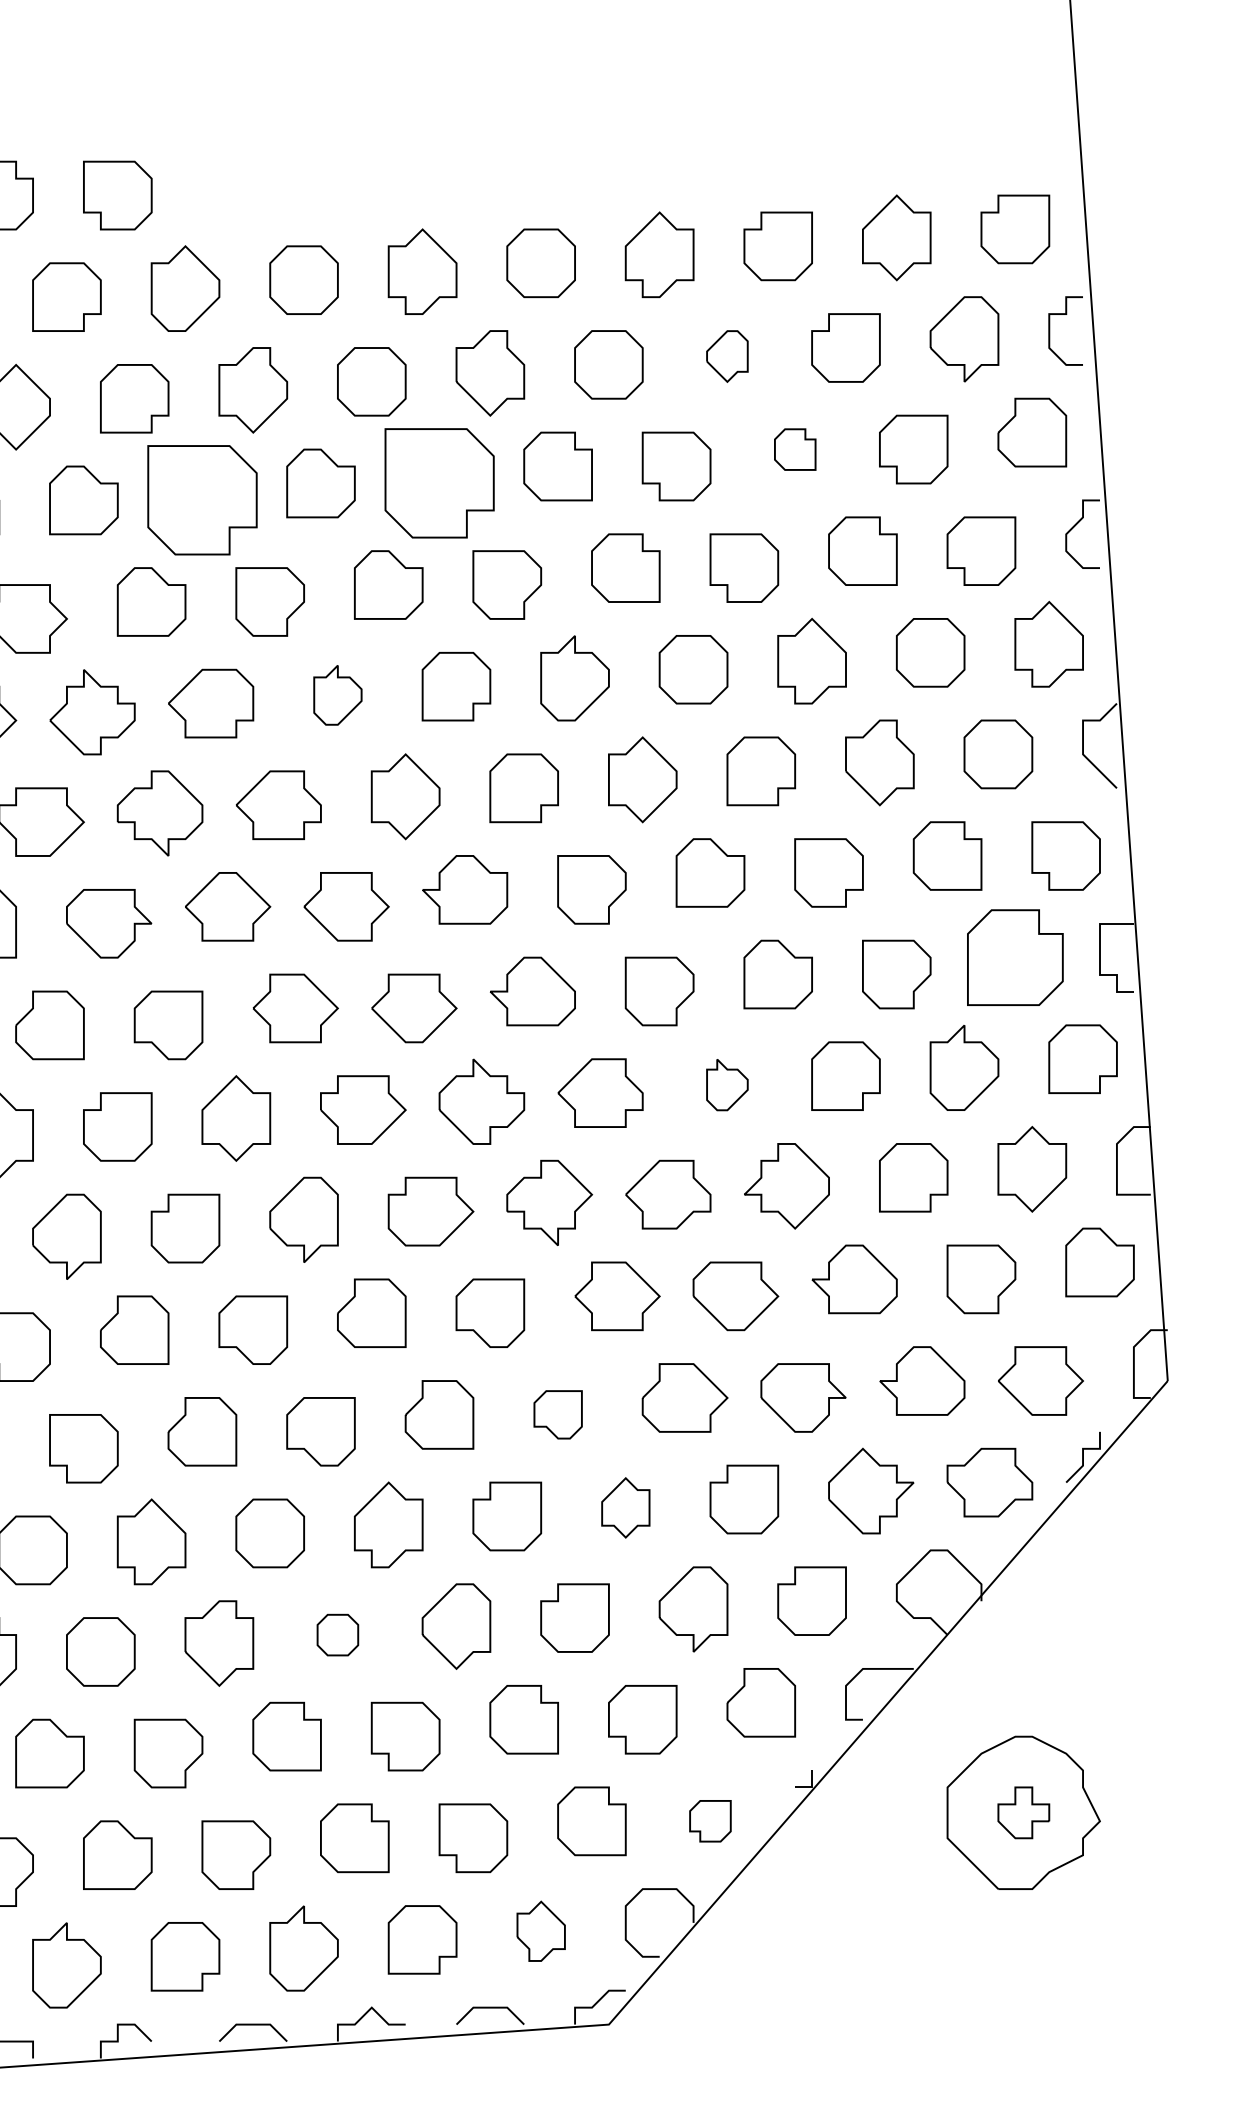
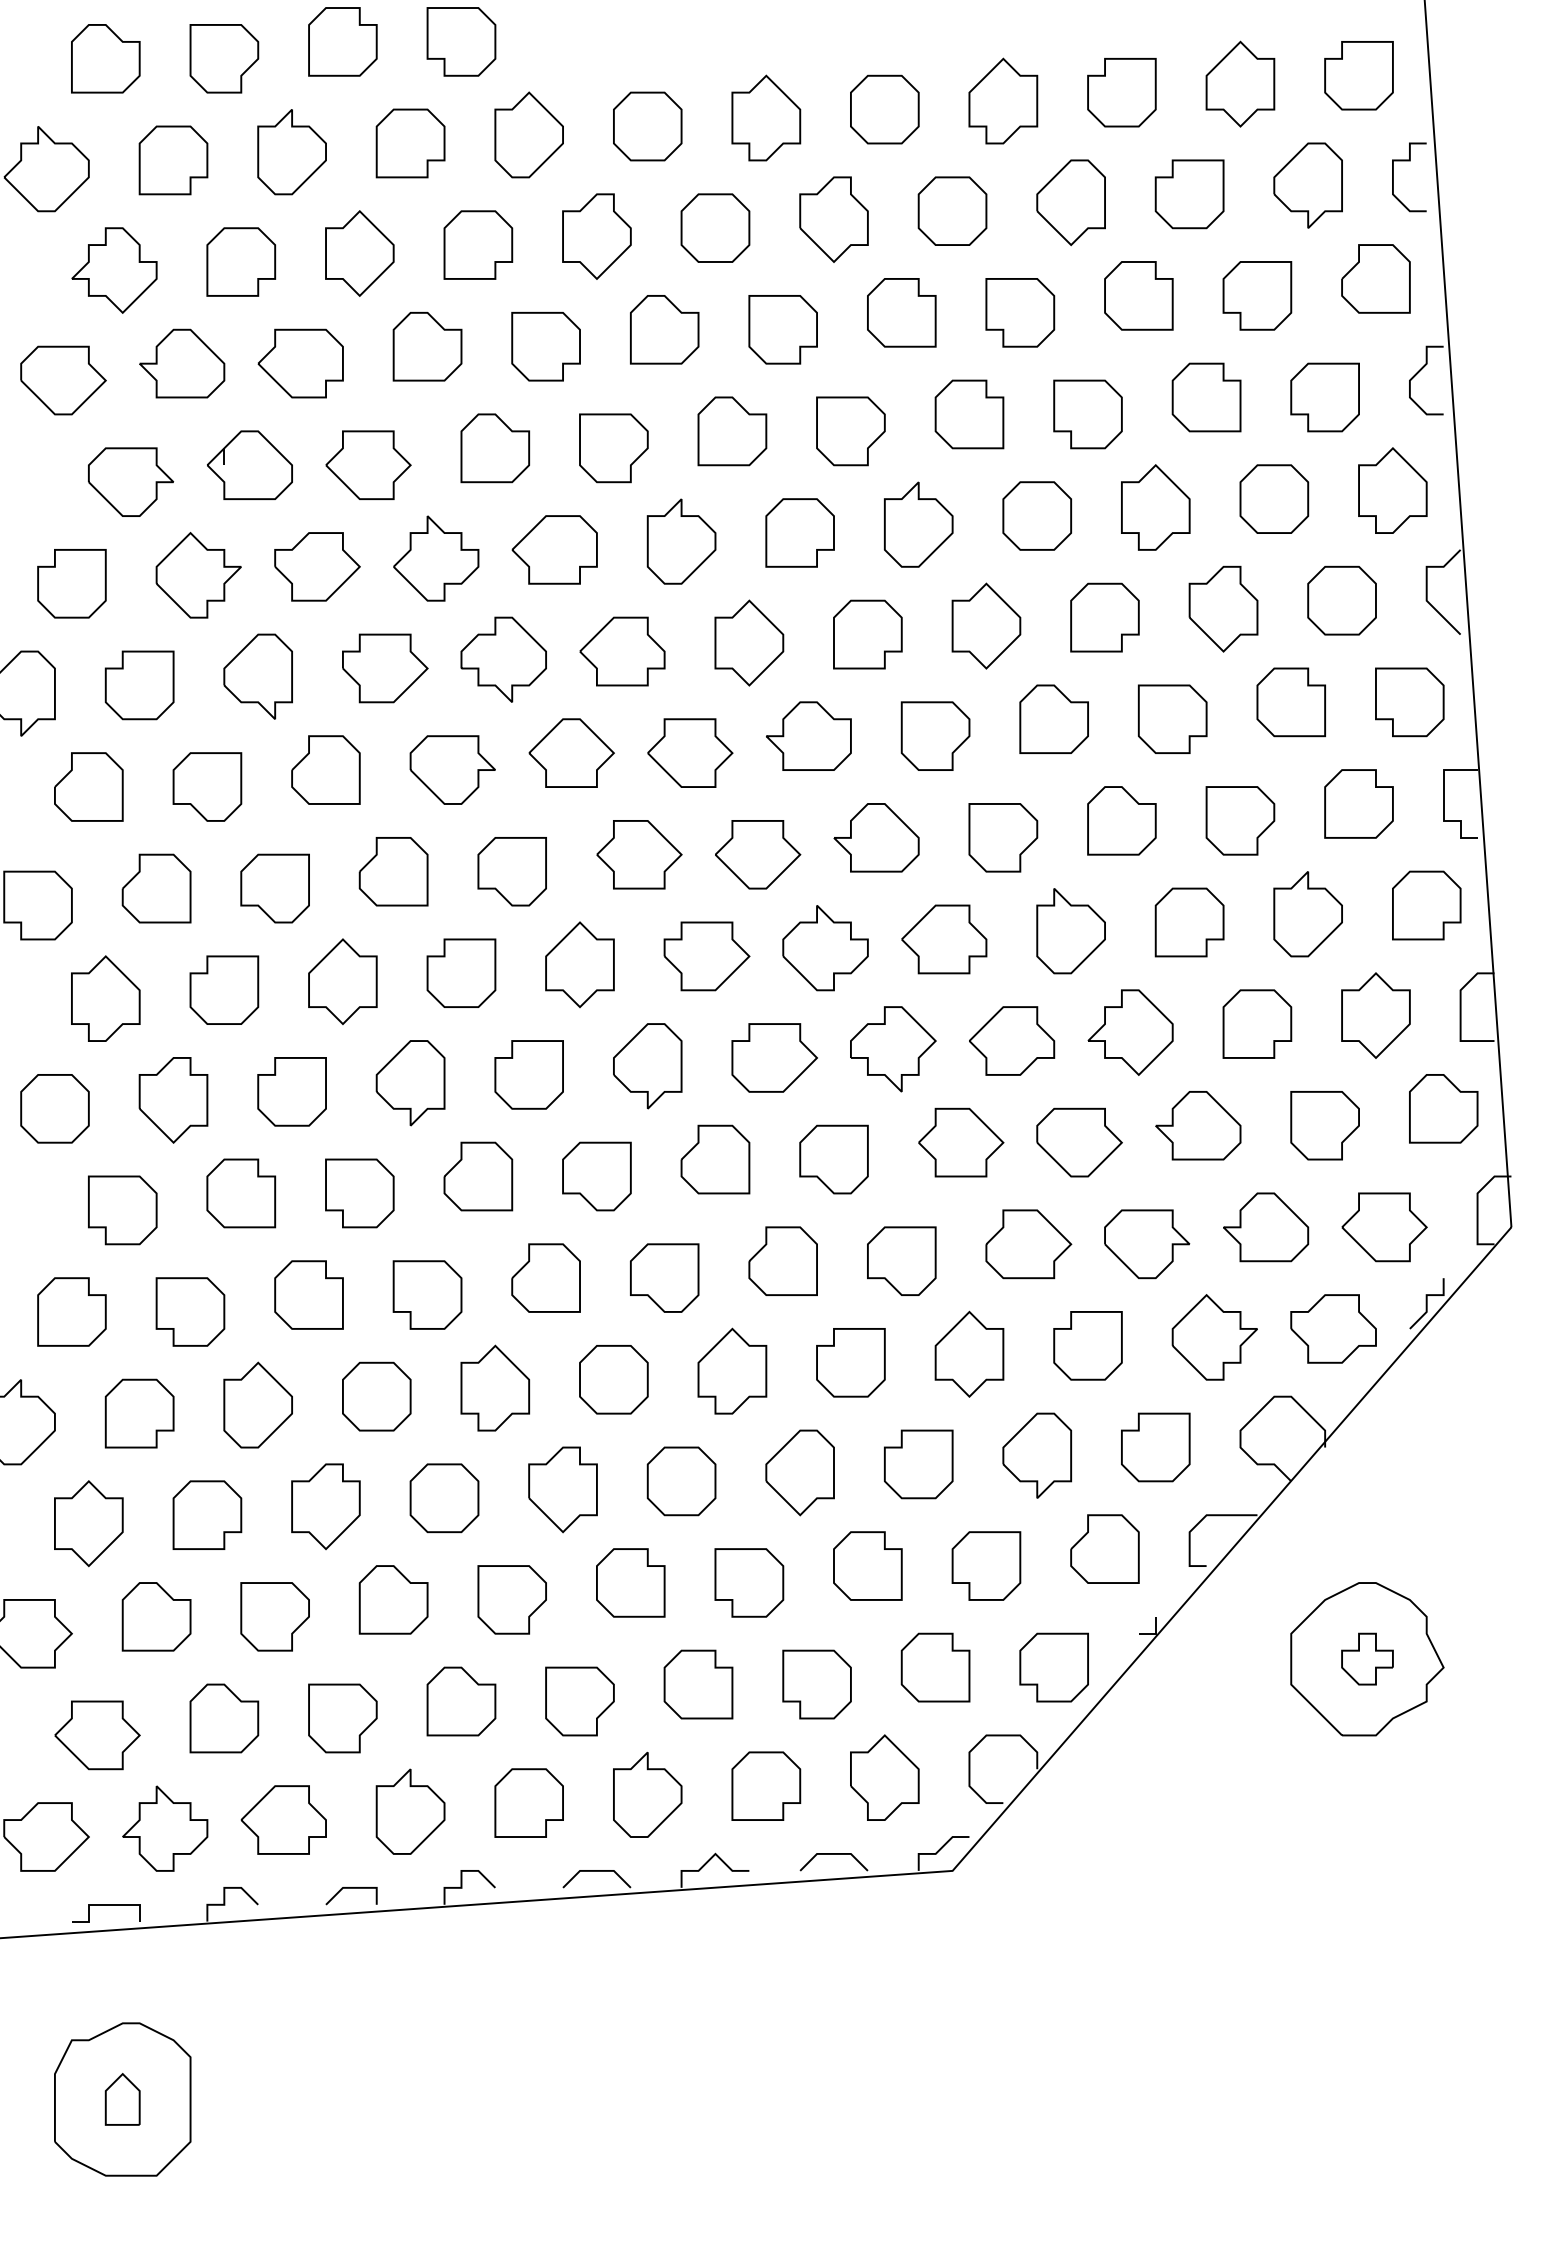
part: (726, 356) -> (1070, 202), size x1.67
part: (794, 449) -> (1138, 295), size x1.67
part: (438, 483) -> (782, 329), size x0.62
part: (201, 500) -> (545, 346), size x0.62
part: (337, 695) -> (681, 541), size x1.43
part: (1014, 957) -> (1358, 803), size x0.71
part: (726, 1085) -> (1070, 931), size x1.67
part: (557, 1414) -> (901, 1260), size x1.43
part: (625, 1507) -> (969, 1353), size x1.43
part: (337, 1635) -> (681, 1481), size x1.67
part: (709, 1821) -> (1053, 1667), size x1.67
part: (540, 1931) -> (884, 1777), size x1.43

